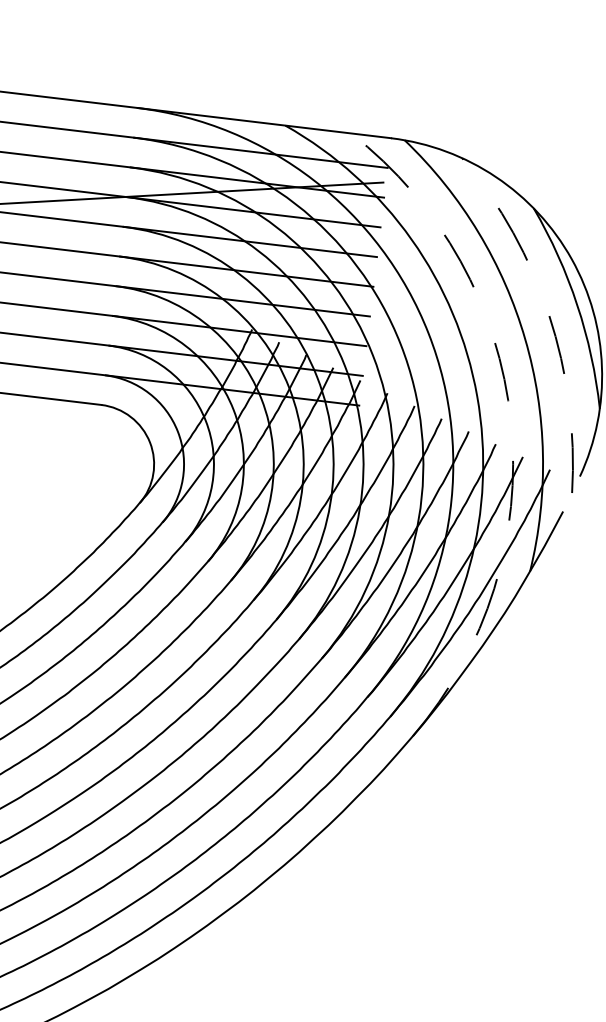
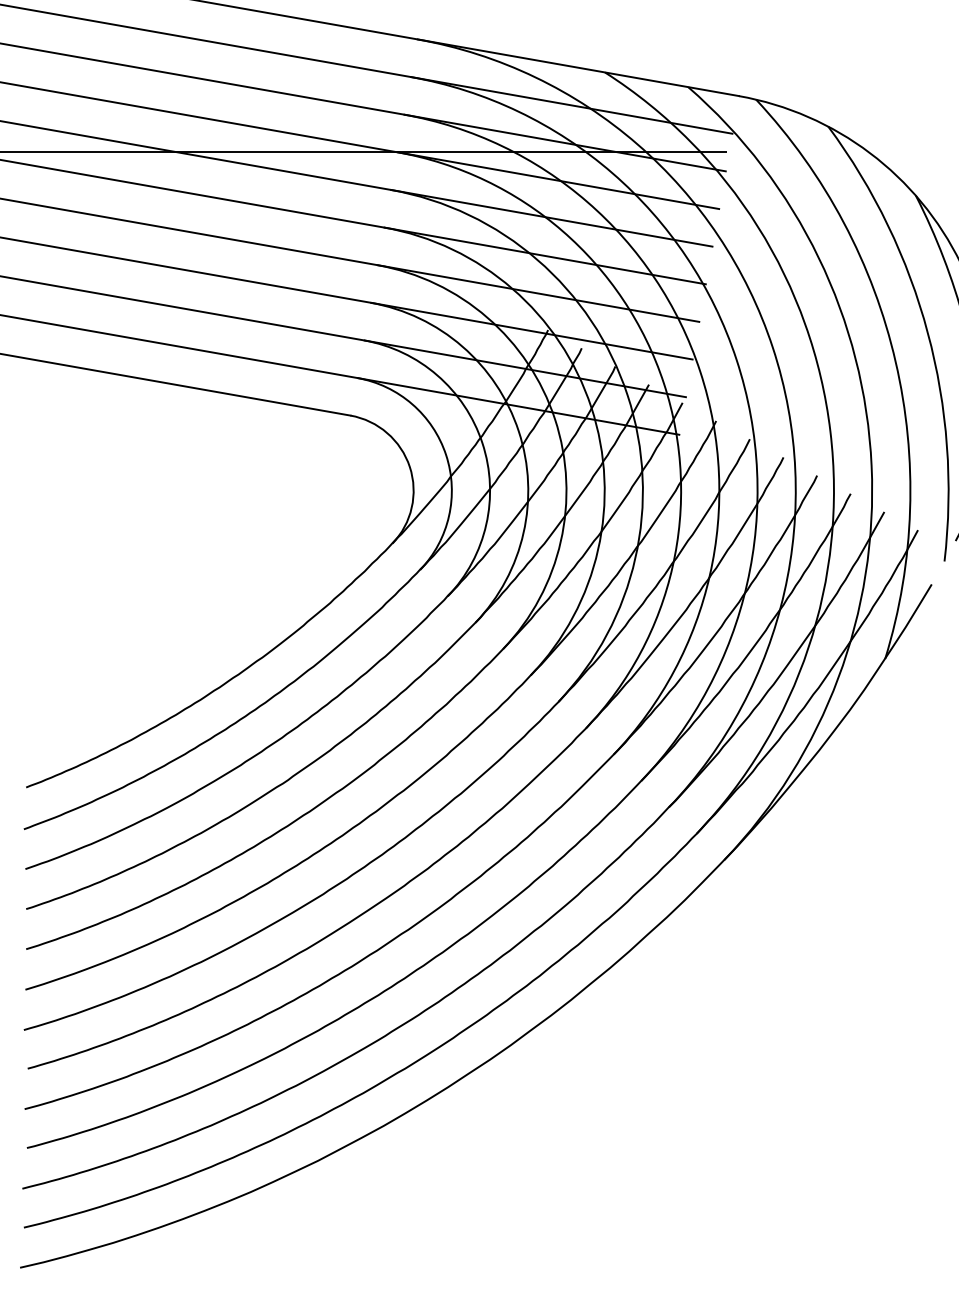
arc: (548, 314) -> (927, 332), dashed -> solid
arc: (510, 421) -> (871, 465), dashed -> solid

